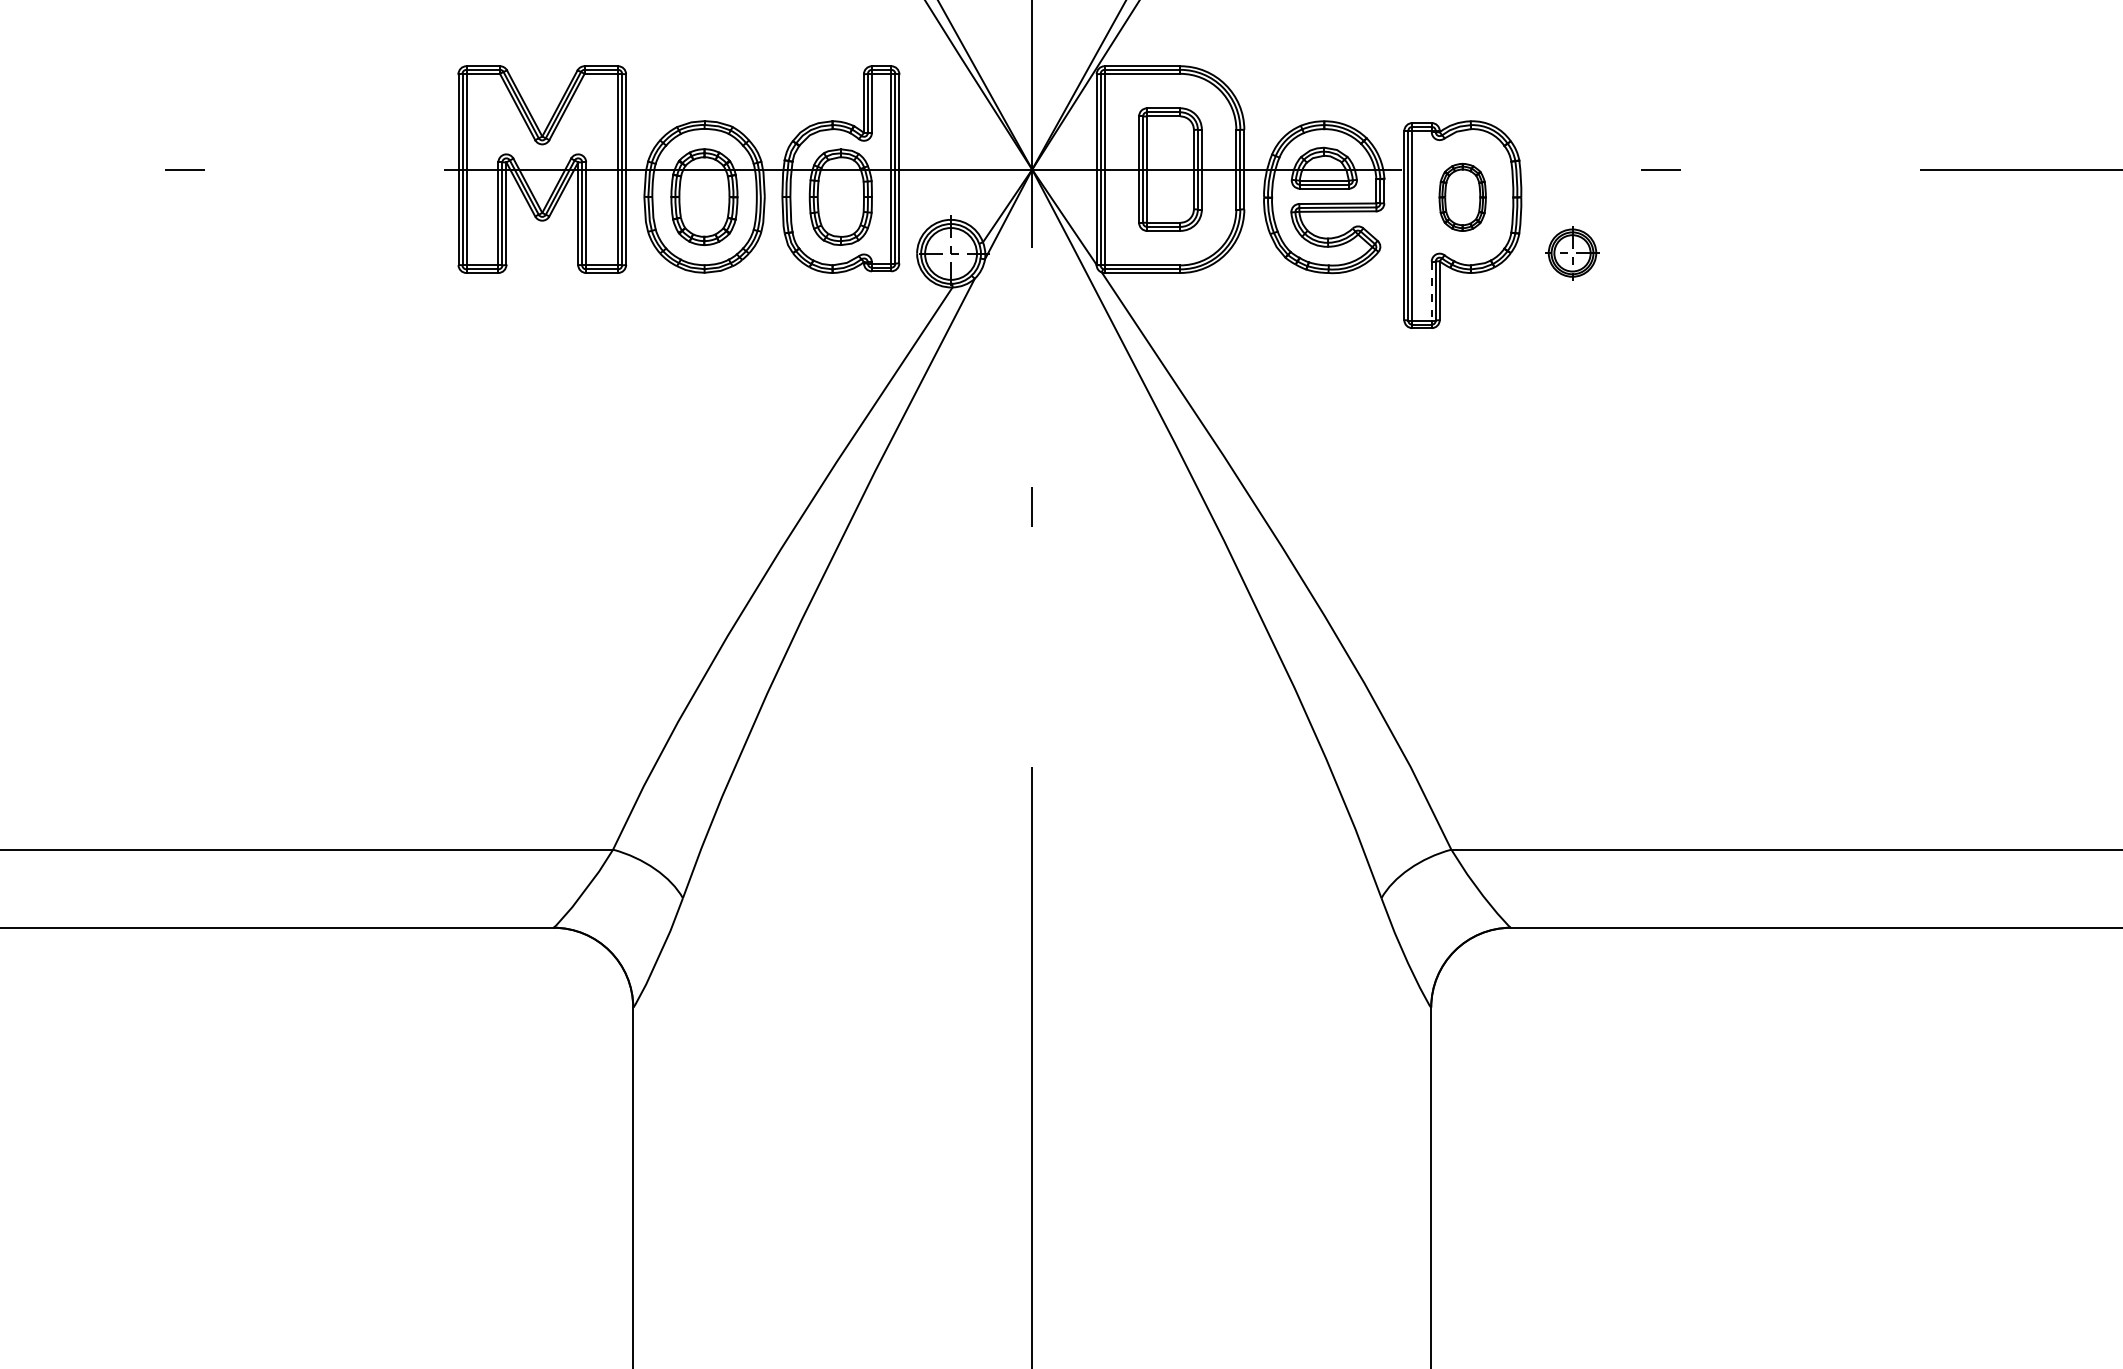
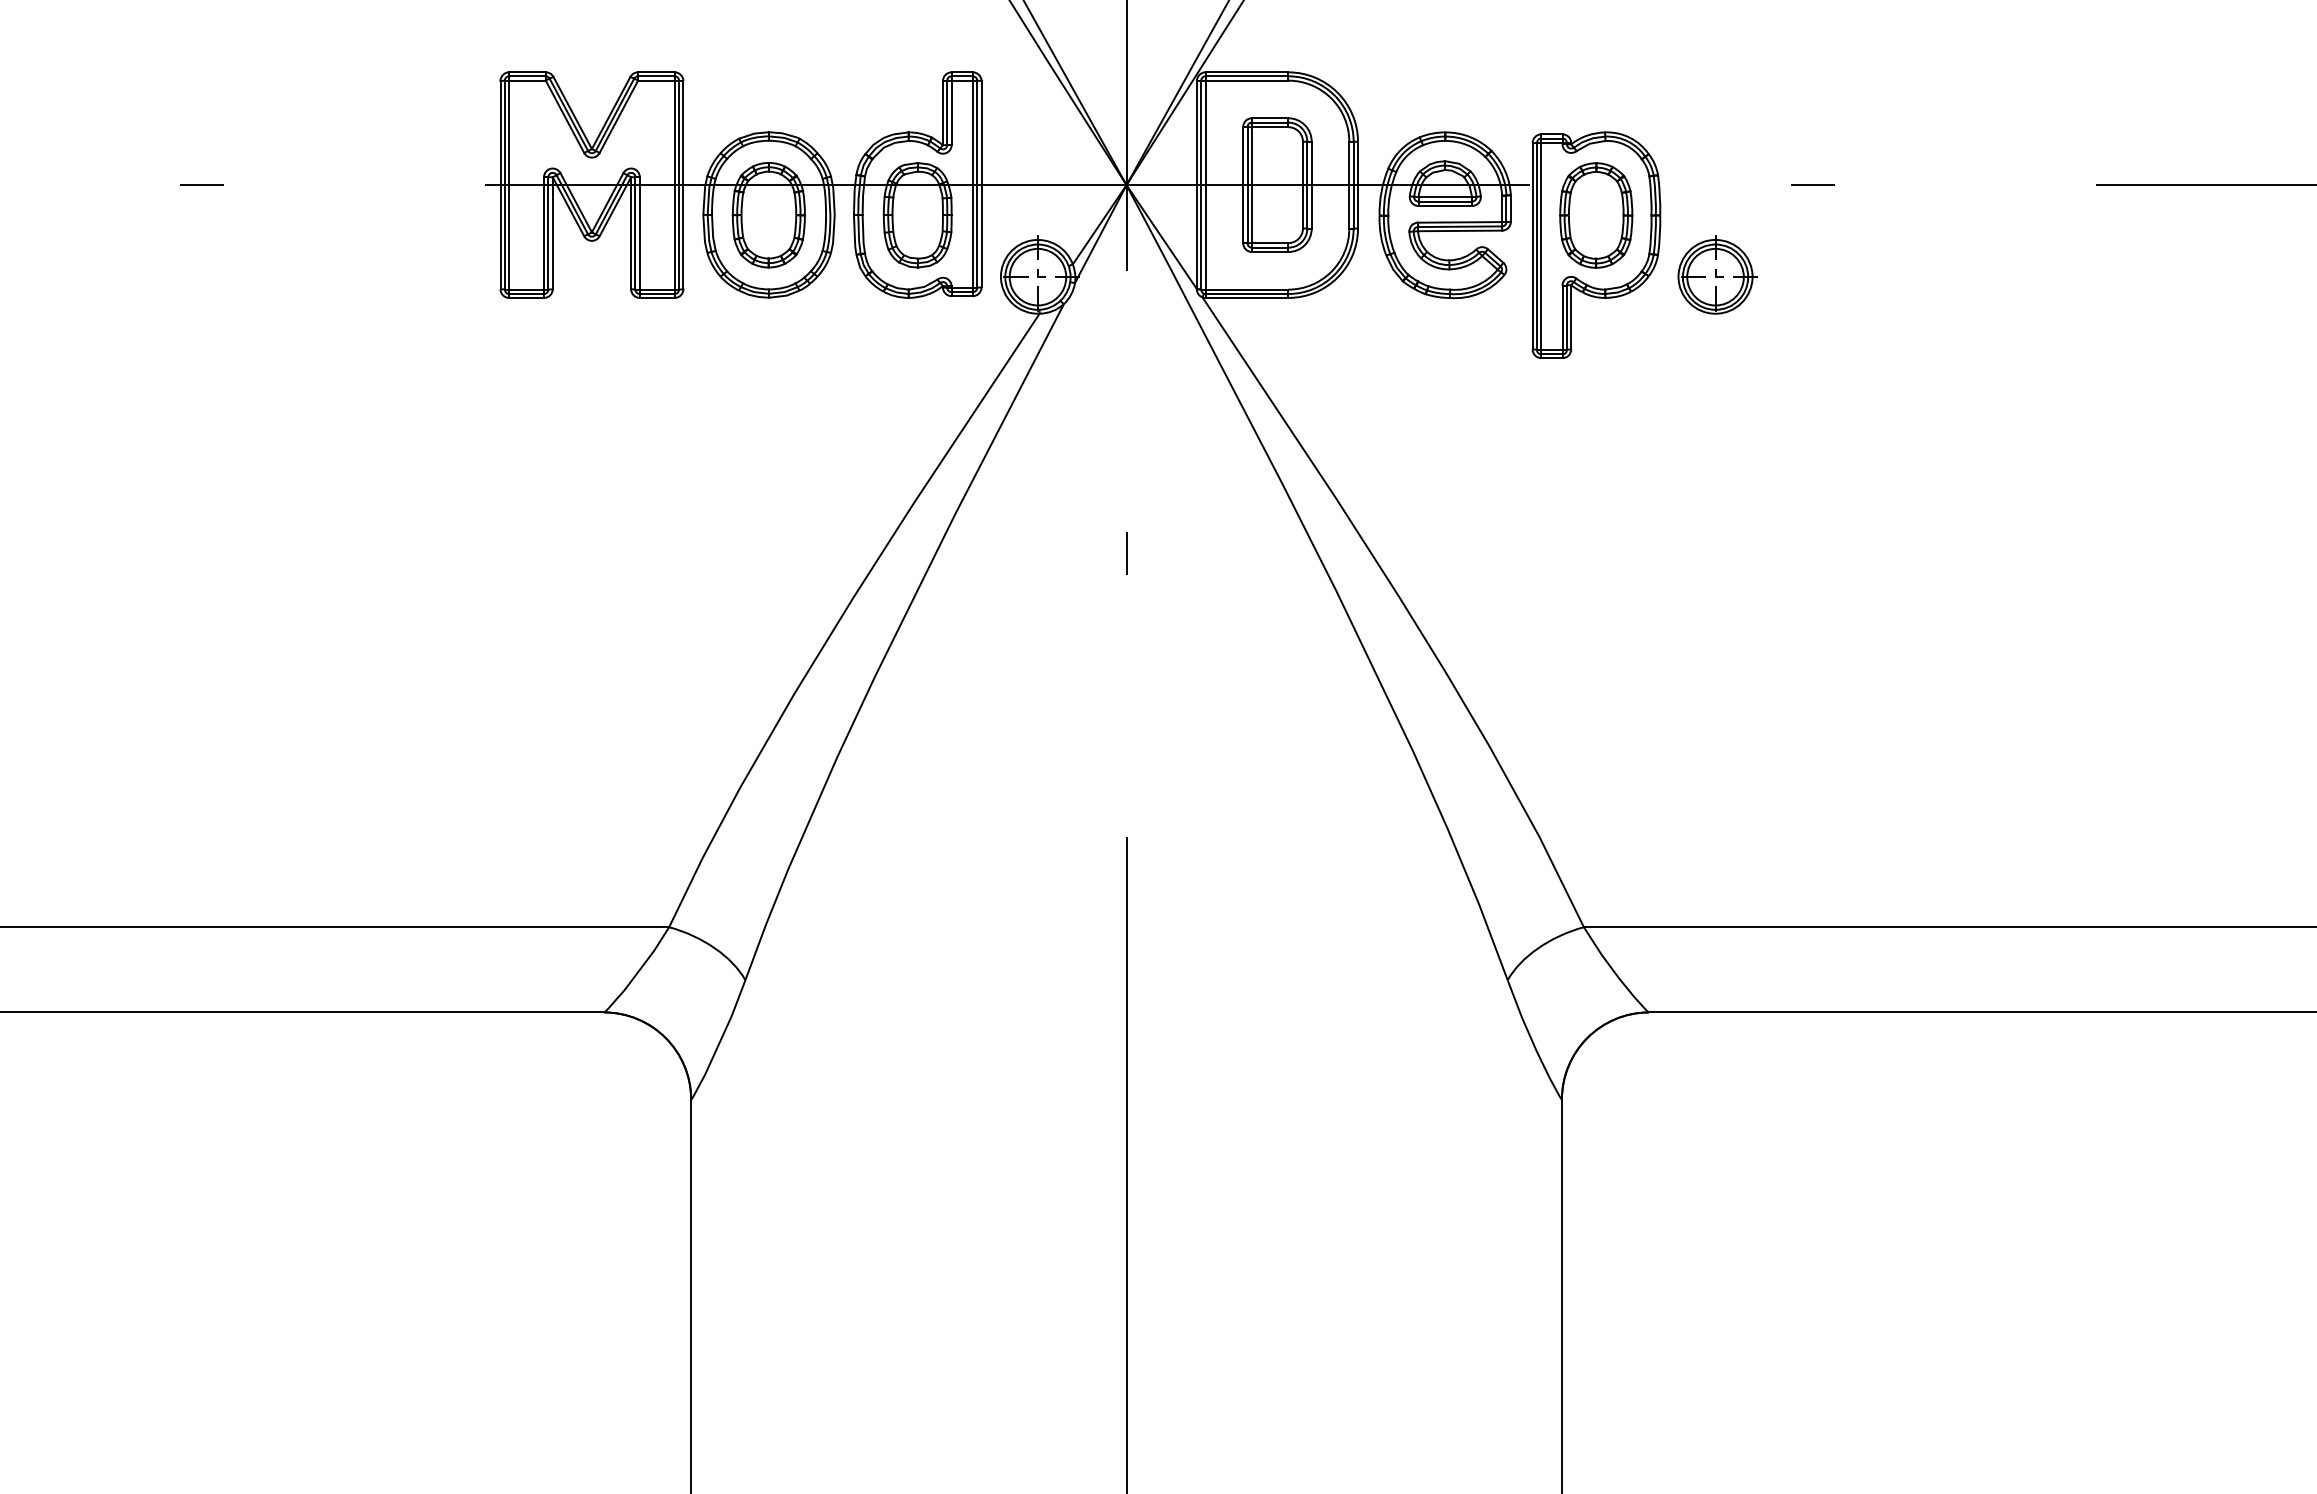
part: (1462, 197) -> (1596, 215), size x1.43
part: (1573, 251) -> (1717, 274), size x1.43
line: (1431, 291) -> (1562, 318), dashed -> solid

